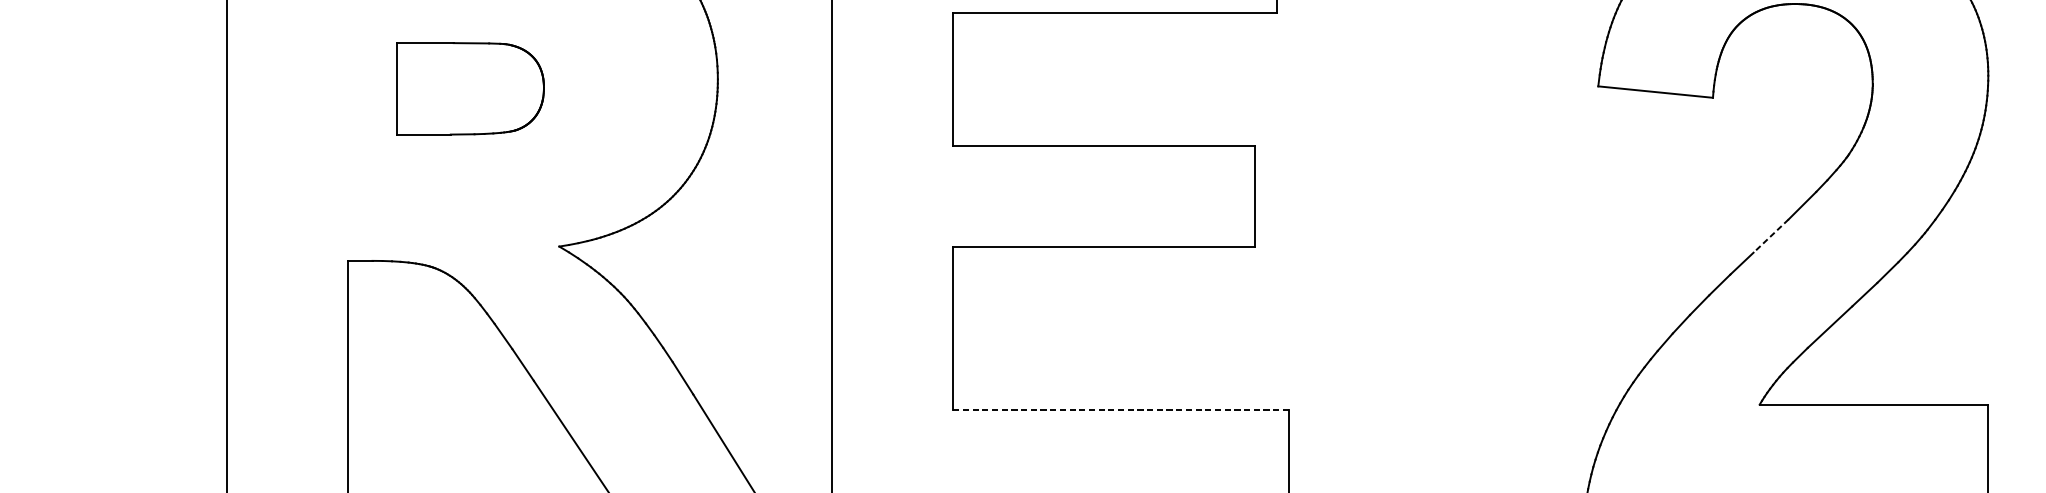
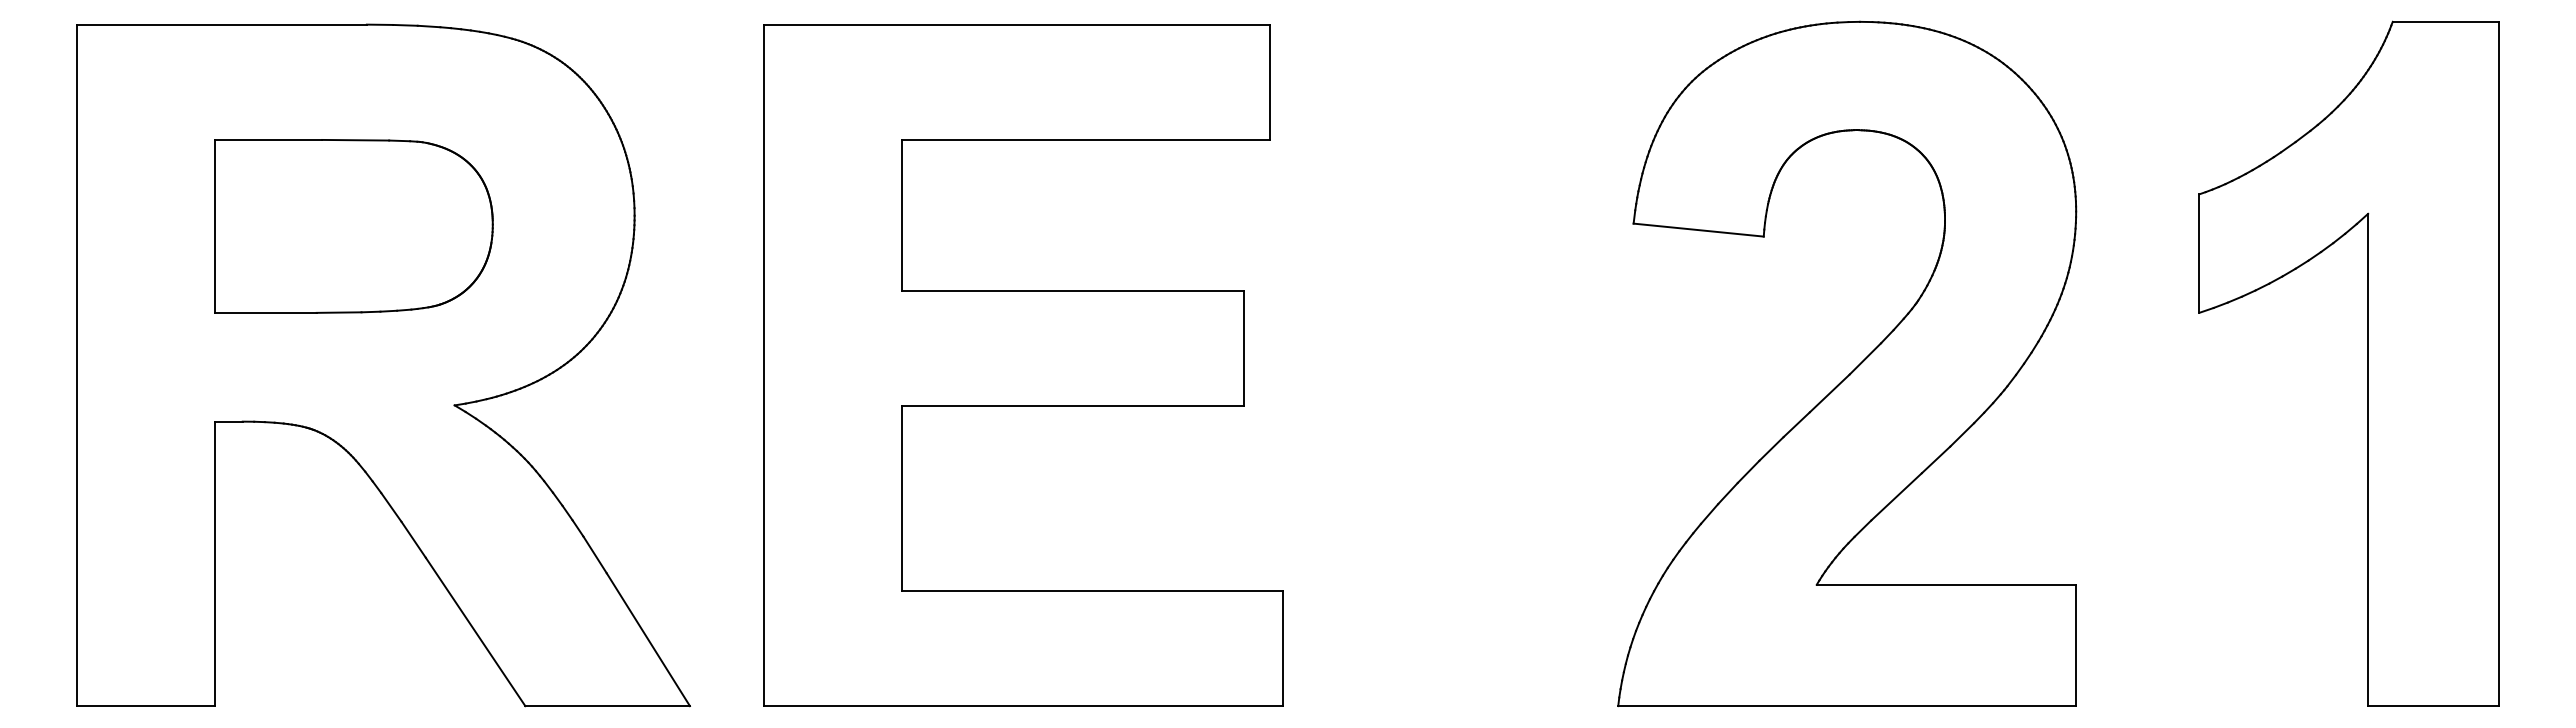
part: (470, 88) -> (353, 226), size x1.67
line: (1770, 236) -> (1829, 393), dashed -> solid
line: (1120, 410) -> (1091, 591), dashed -> solid

